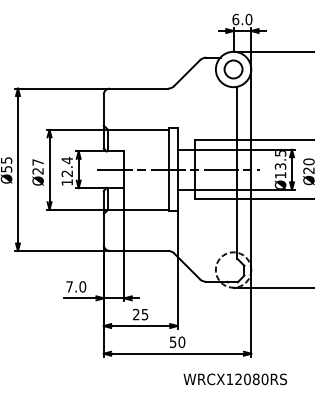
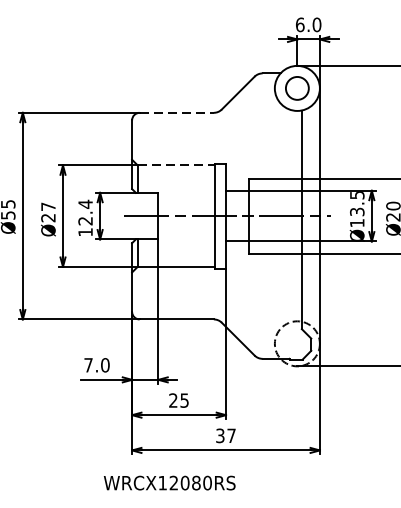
line: (139, 88) -> (177, 112), solid -> dashed
line: (138, 129) -> (176, 164), solid -> dashed
text: (177, 341) -> (225, 434), 50 -> 37
text: (234, 379) -> (168, 483), moved

